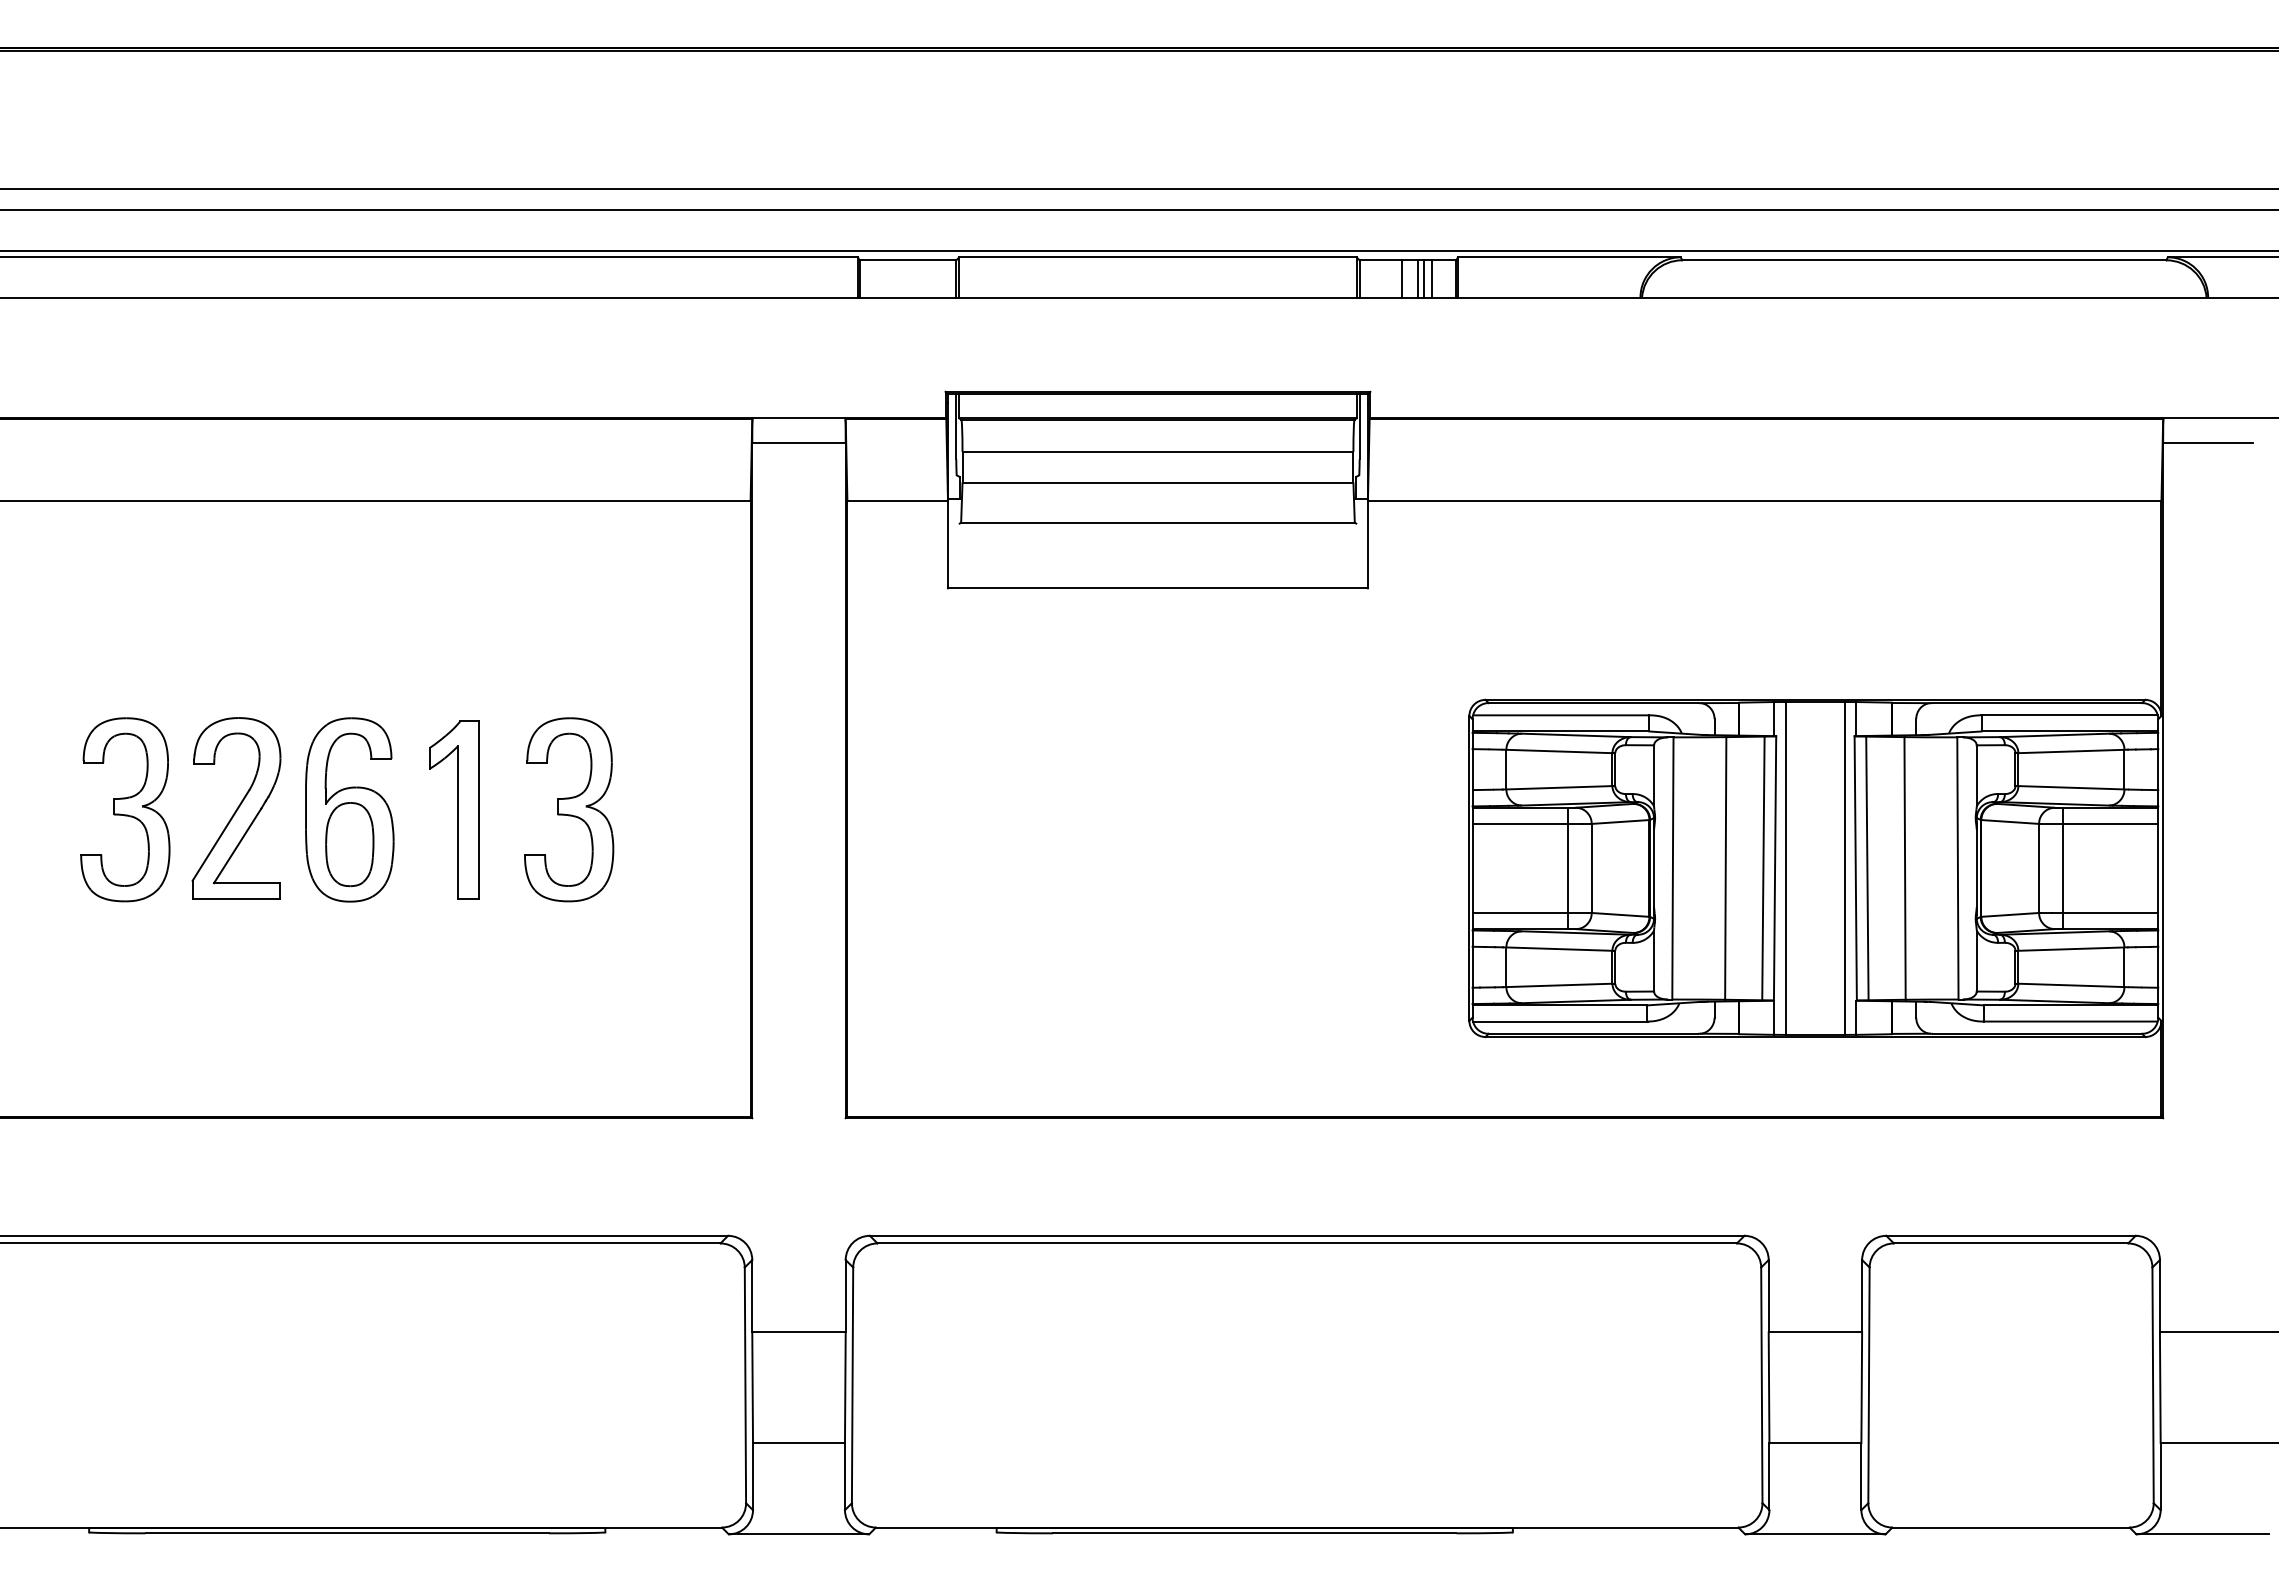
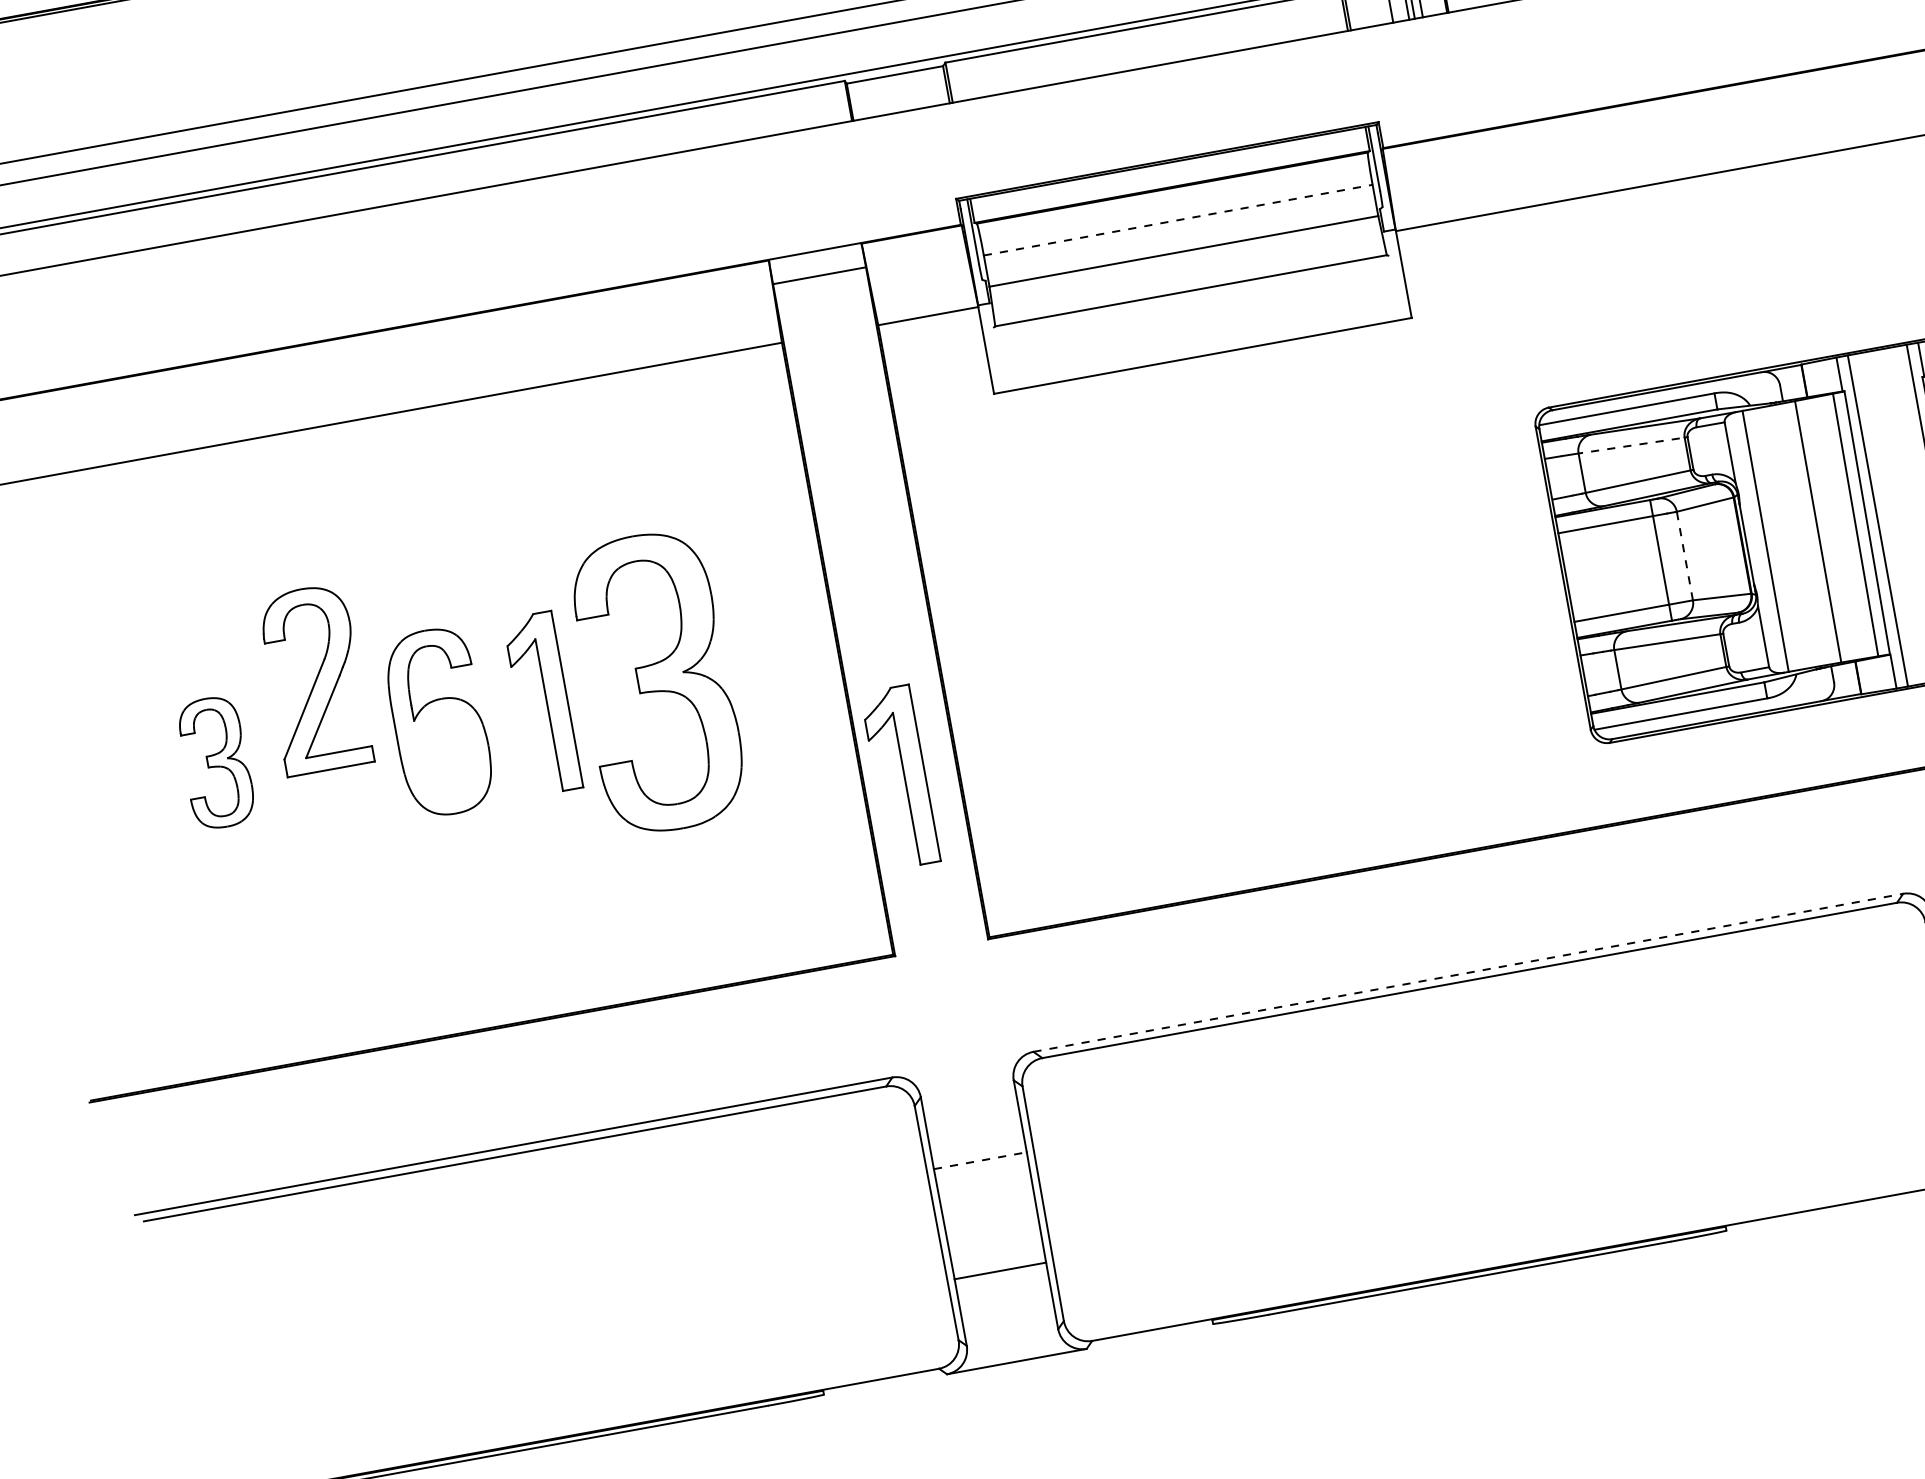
line: (1158, 451) -> (1178, 219), solid -> dashed
line: (1557, 751) -> (1629, 445), solid -> dashed
part: (236, 808) -> (315, 679), moved
part: (125, 809) -> (216, 762), size x0.7
part: (569, 809) -> (657, 682), size x1.6
part: (349, 844) -> (445, 756), removed
line: (1591, 868) -> (1684, 556), solid -> dashed
part: (789, 944) -> (900, 776), added
line: (1307, 1235) -> (1468, 972), solid -> dashed
line: (799, 1332) -> (980, 1160), solid -> dashed

